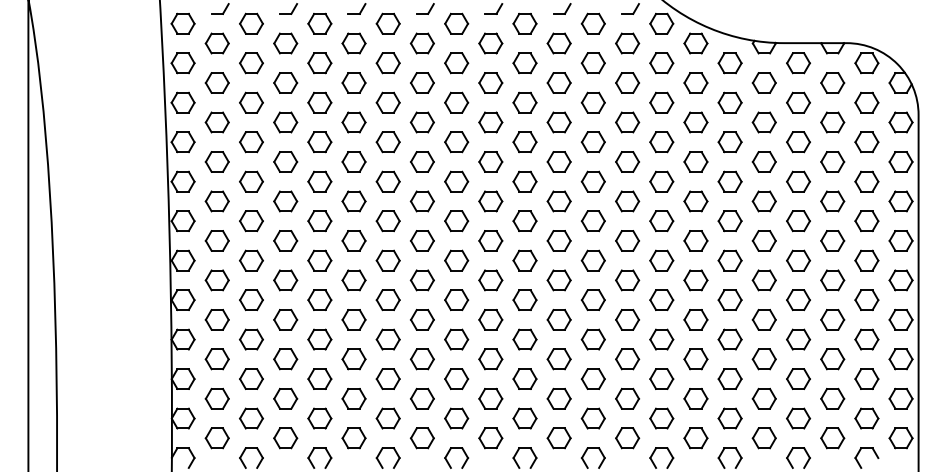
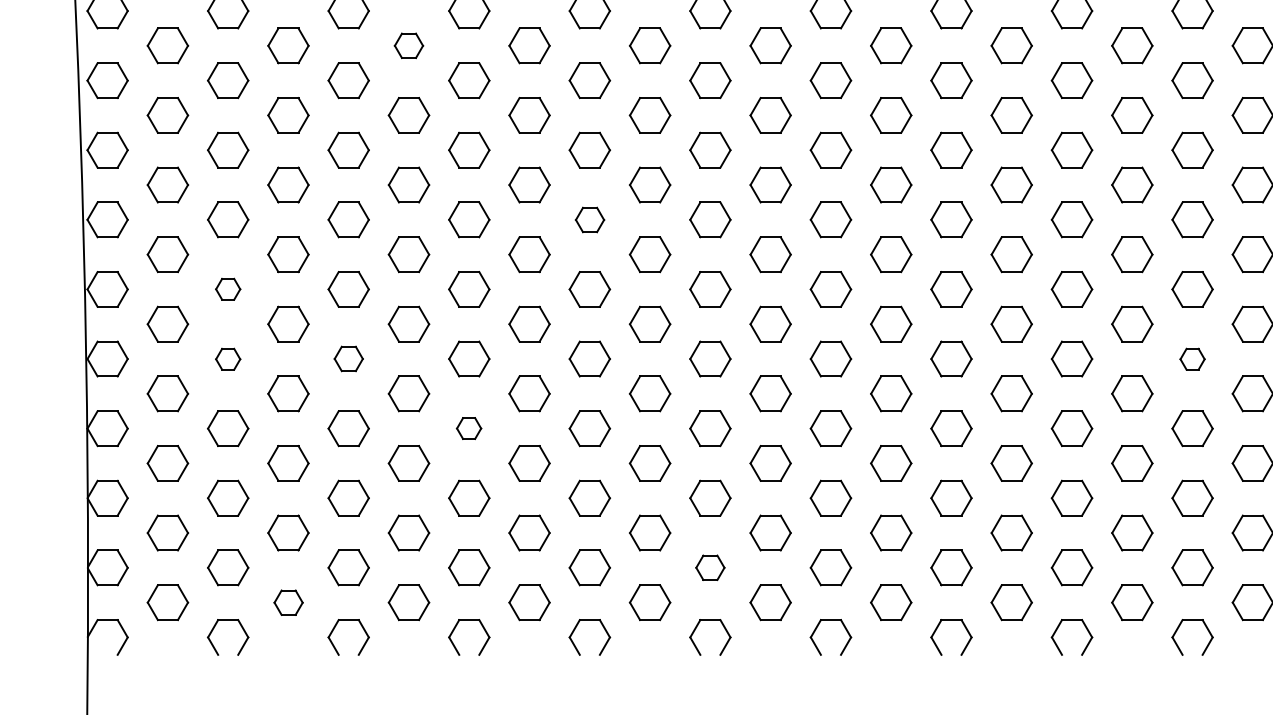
part: (353, 122) -> (408, 45), size x0.7
part: (456, 221) -> (589, 220), size x0.7
part: (251, 260) -> (228, 289), size x0.6
part: (319, 299) -> (348, 357), size x0.7
part: (251, 300) -> (228, 359), size x0.6
part: (798, 300) -> (1192, 359), size x0.6
part: (387, 339) -> (467, 428), size x0.6
part: (524, 418) -> (709, 567), size x0.7
part: (285, 438) -> (288, 602), size x0.7

